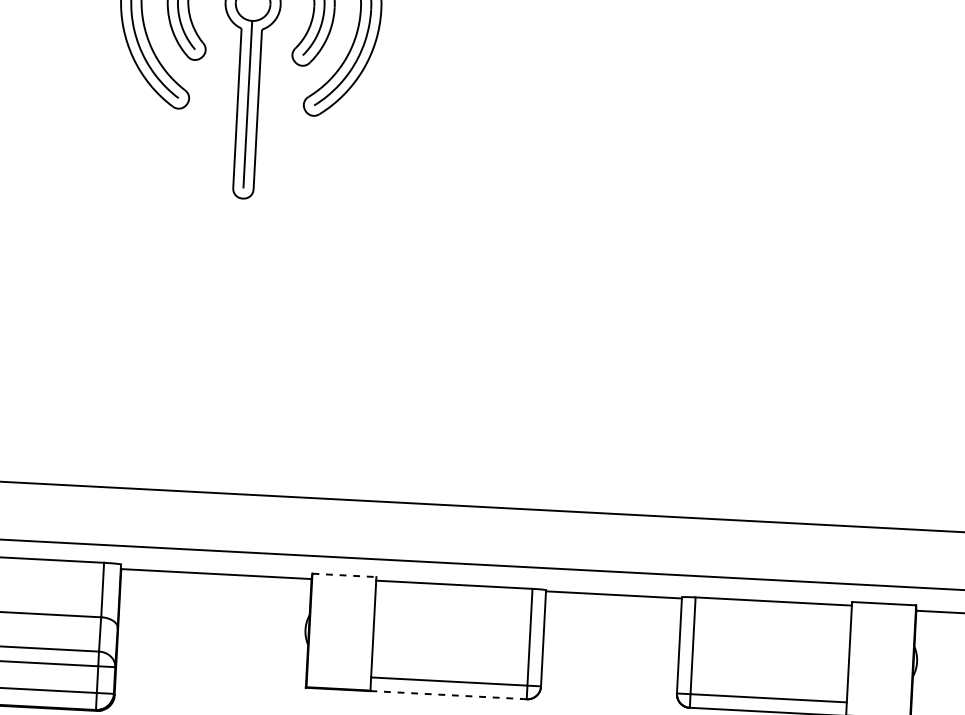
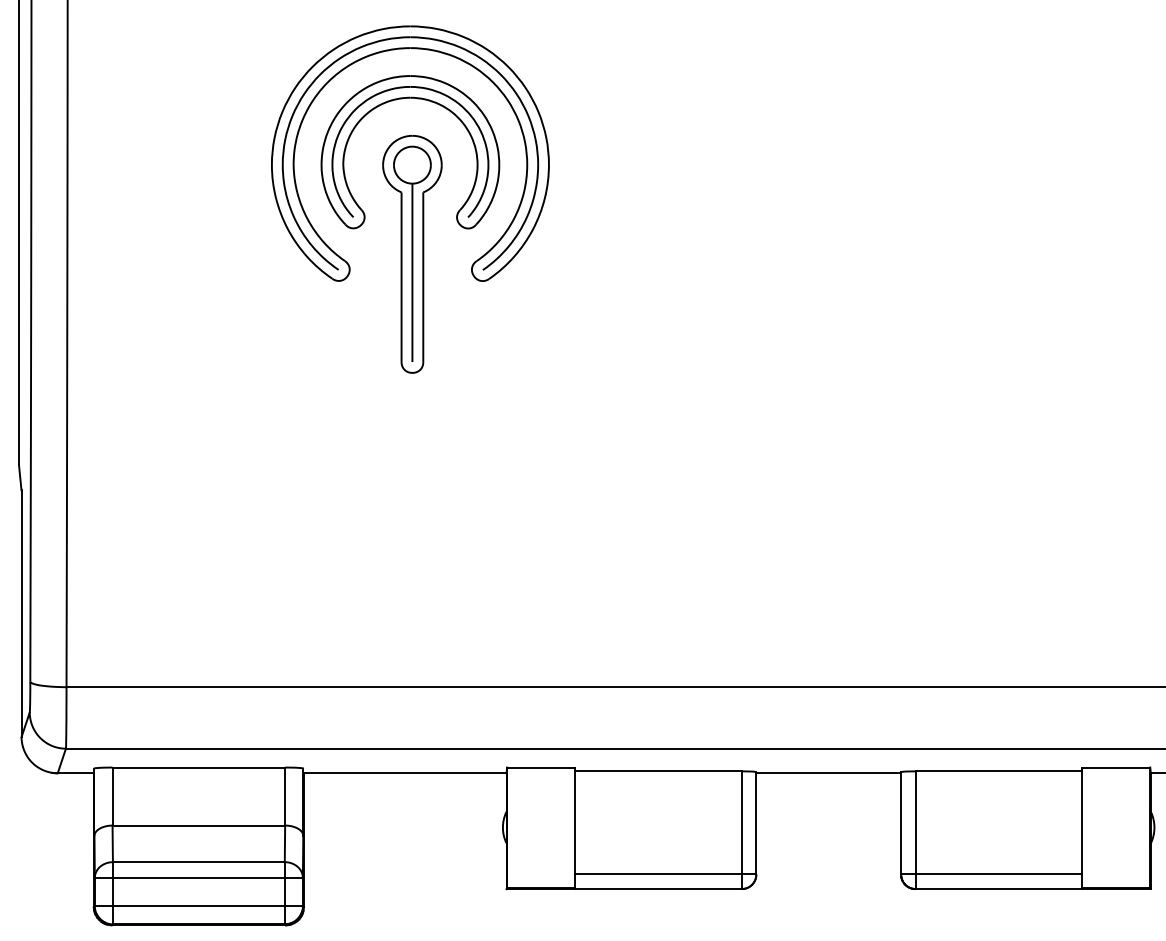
line: (344, 575) -> (541, 767), dashed -> solid
line: (449, 694) -> (659, 888), dashed -> solid

